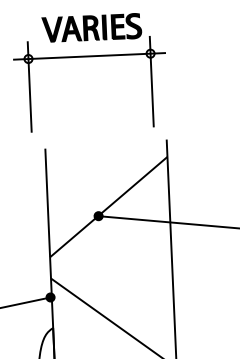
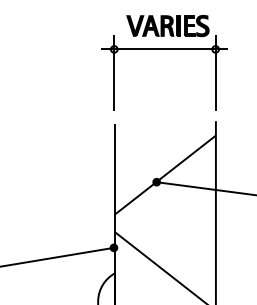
part: (88, 56) -> (164, 49), moved

